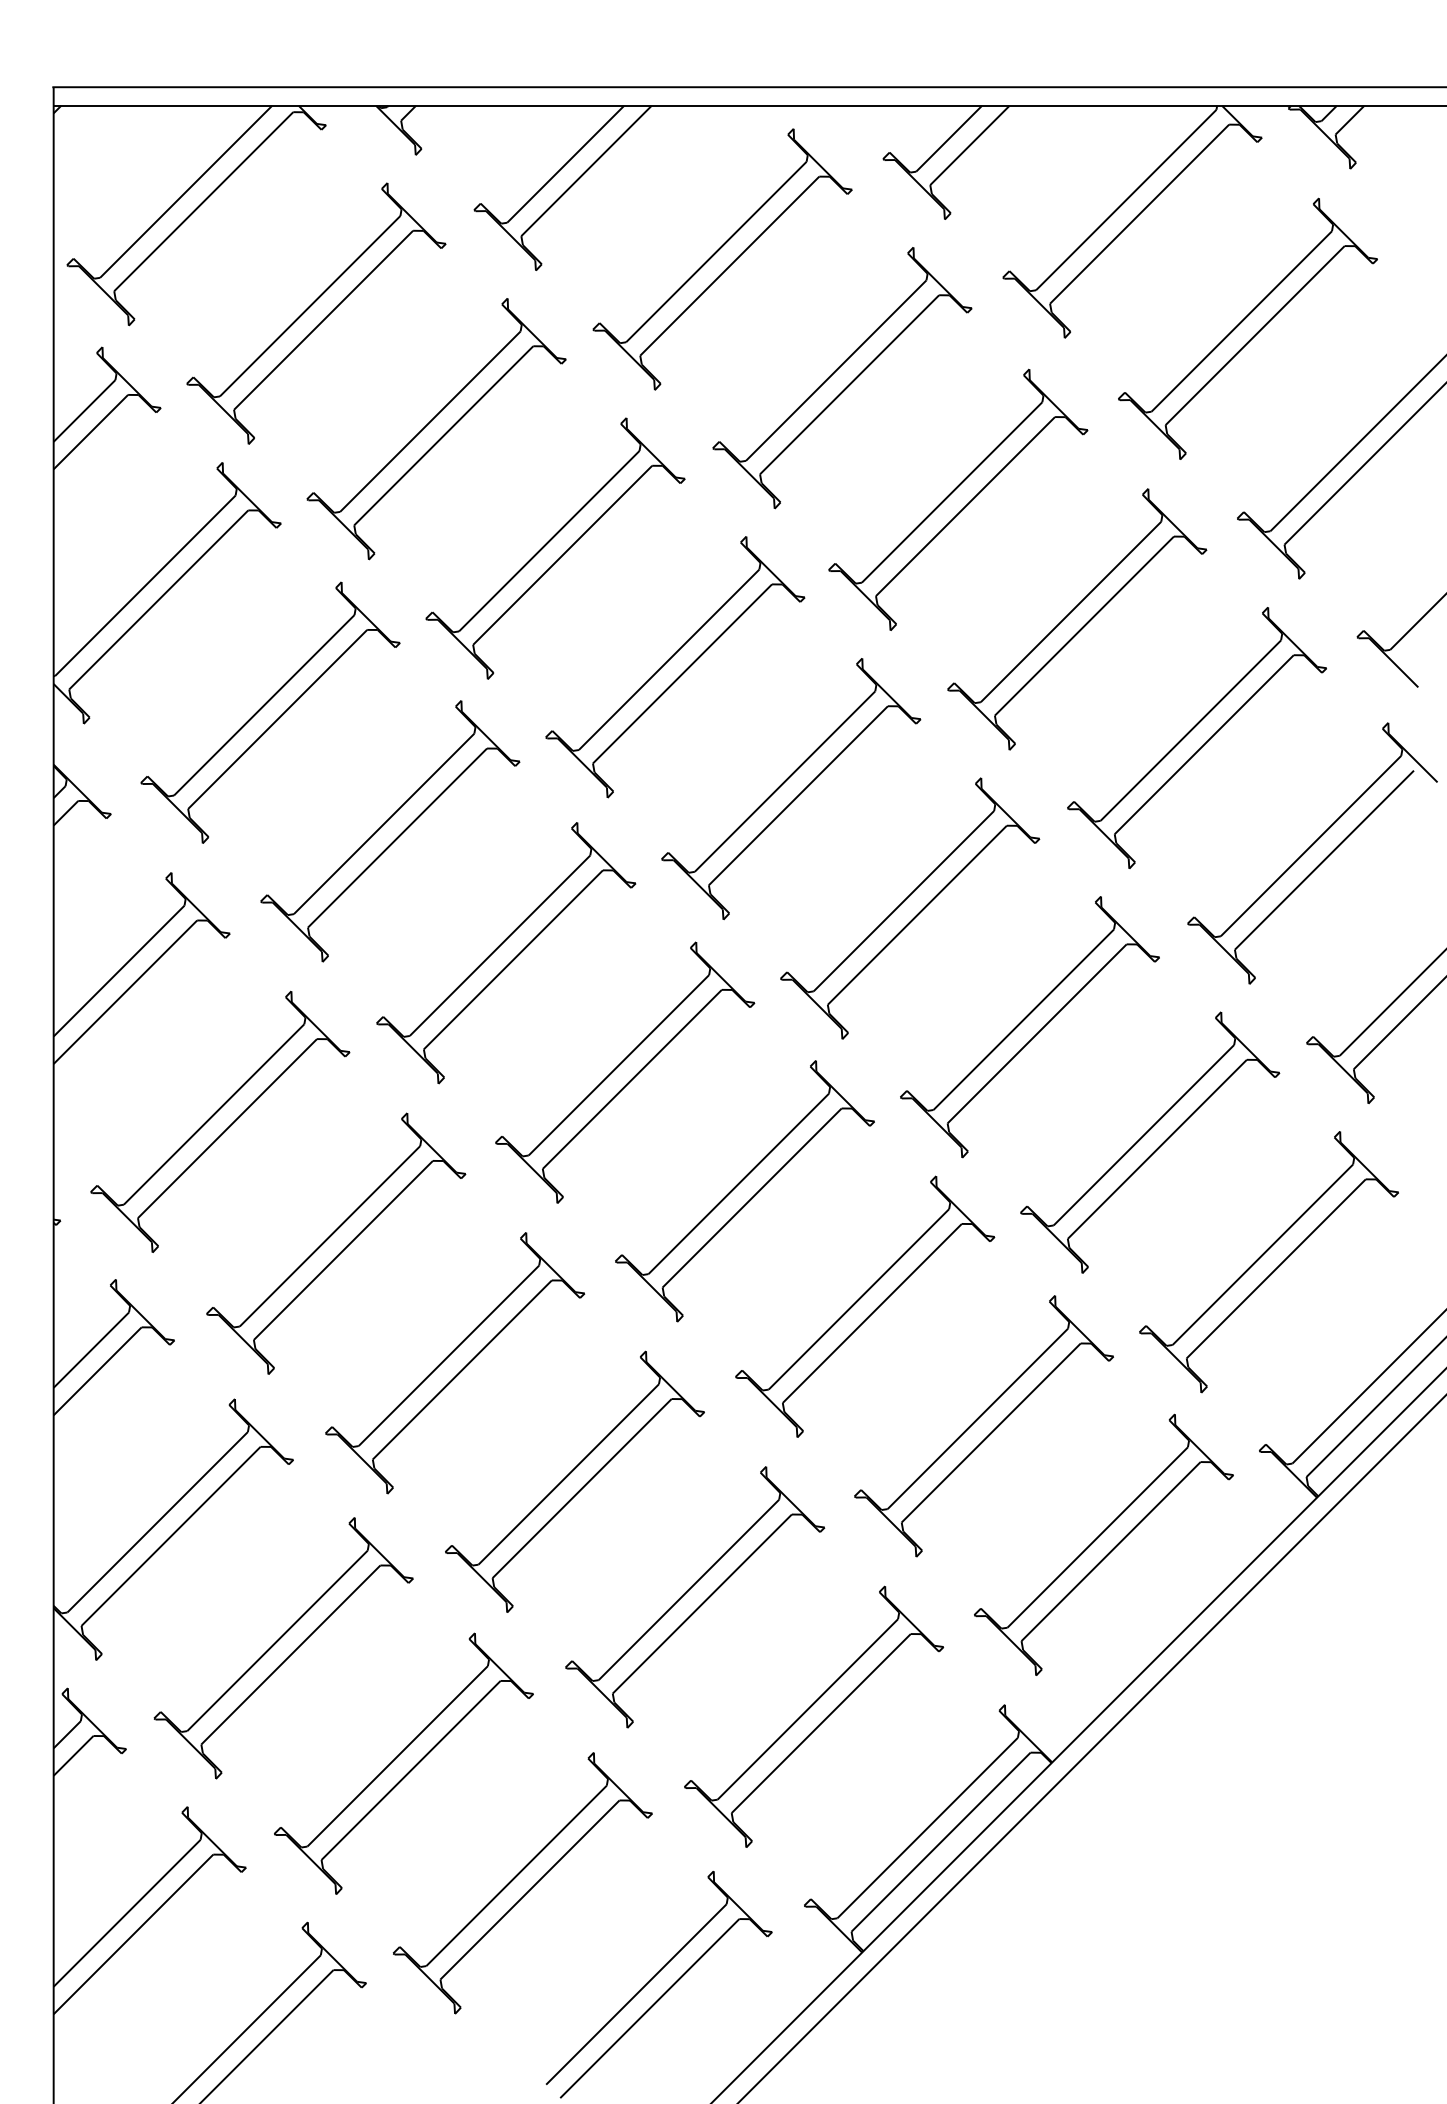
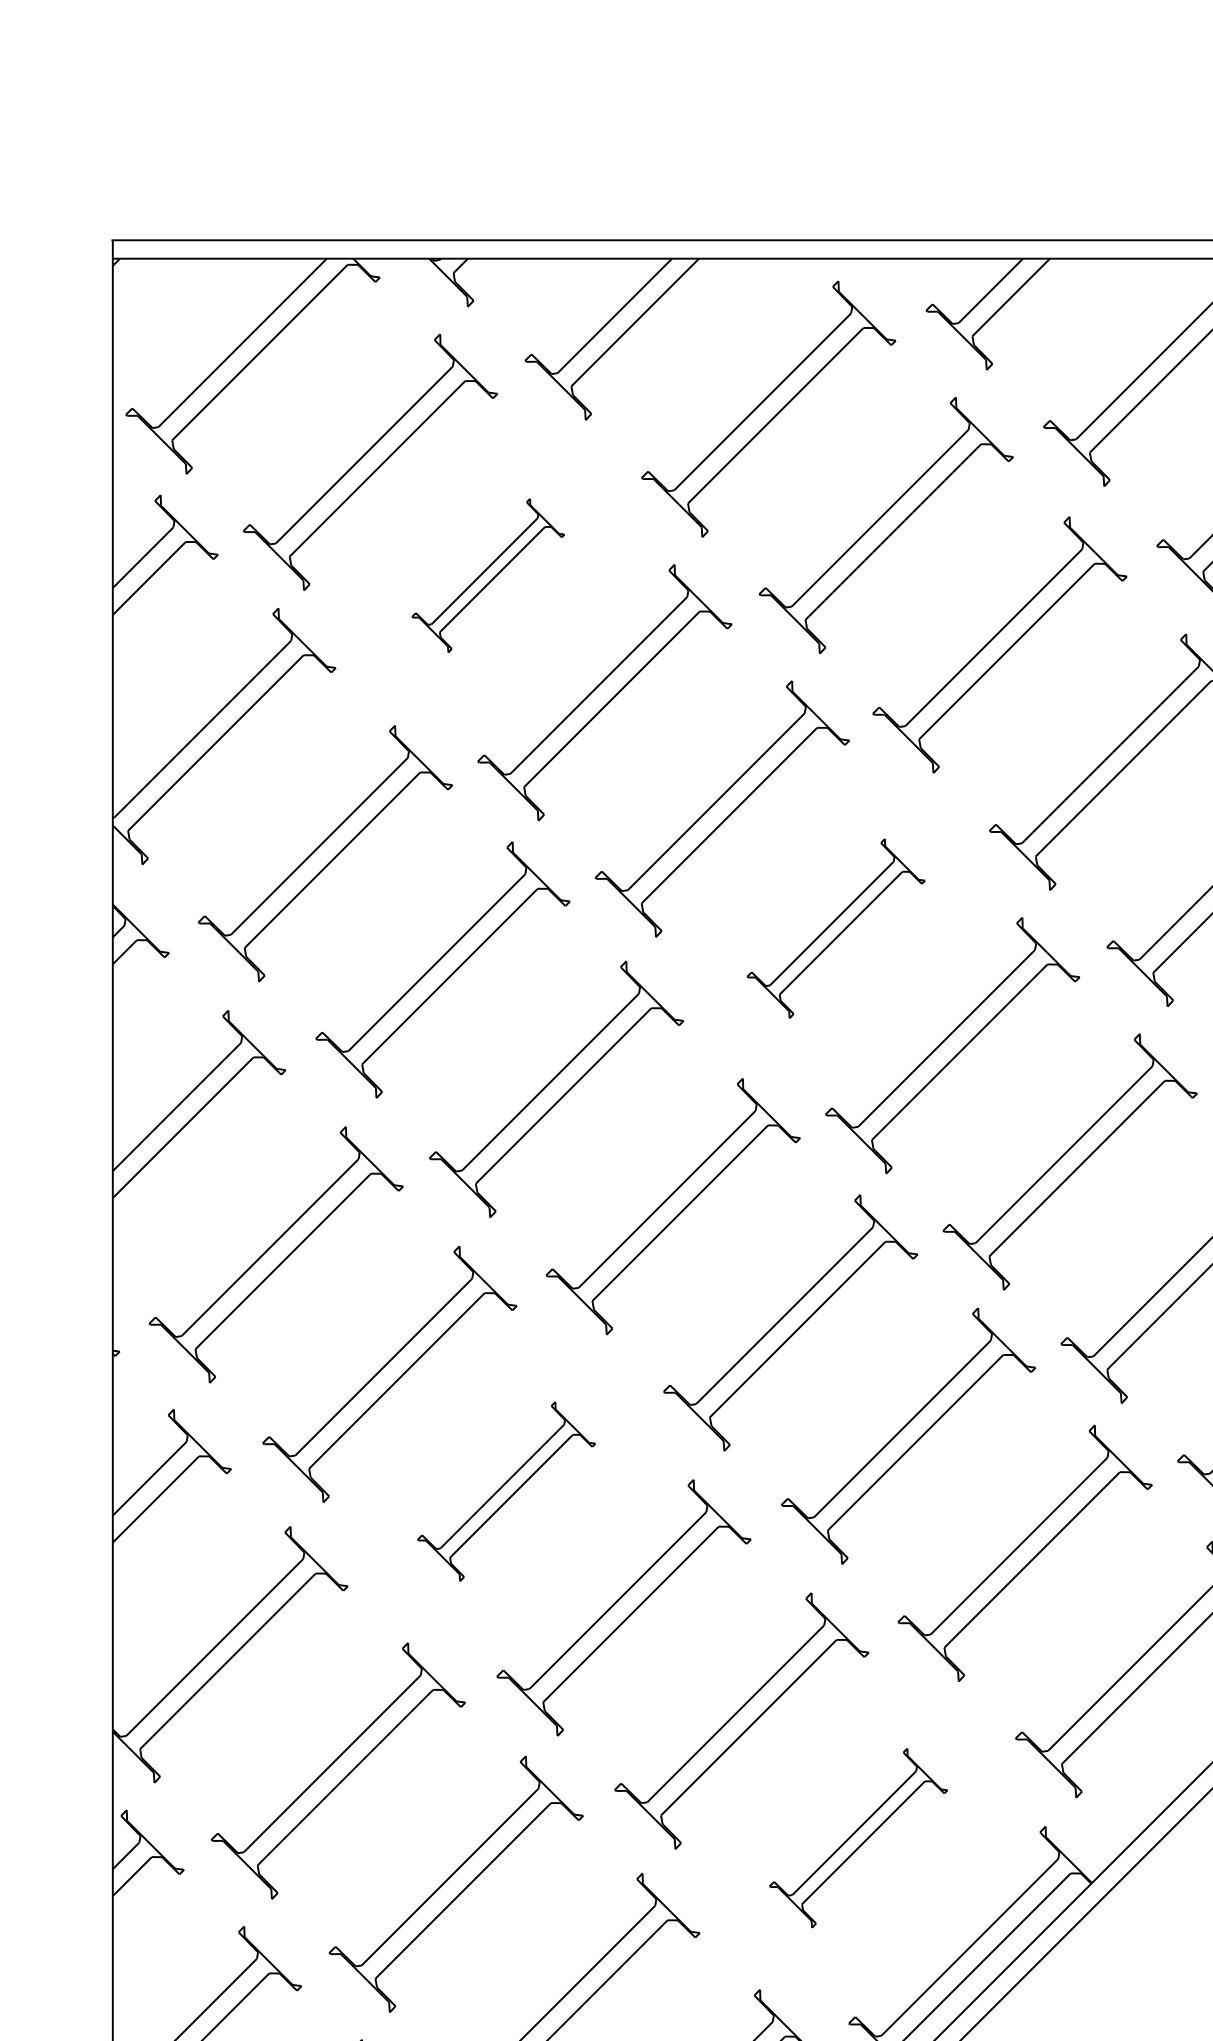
part: (436, 429) -> (488, 575), size x0.6
part: (791, 789) -> (836, 928), size x0.7
part: (455, 1363) -> (506, 1491), size x0.7
part: (814, 1716) -> (858, 1837), size x0.7

